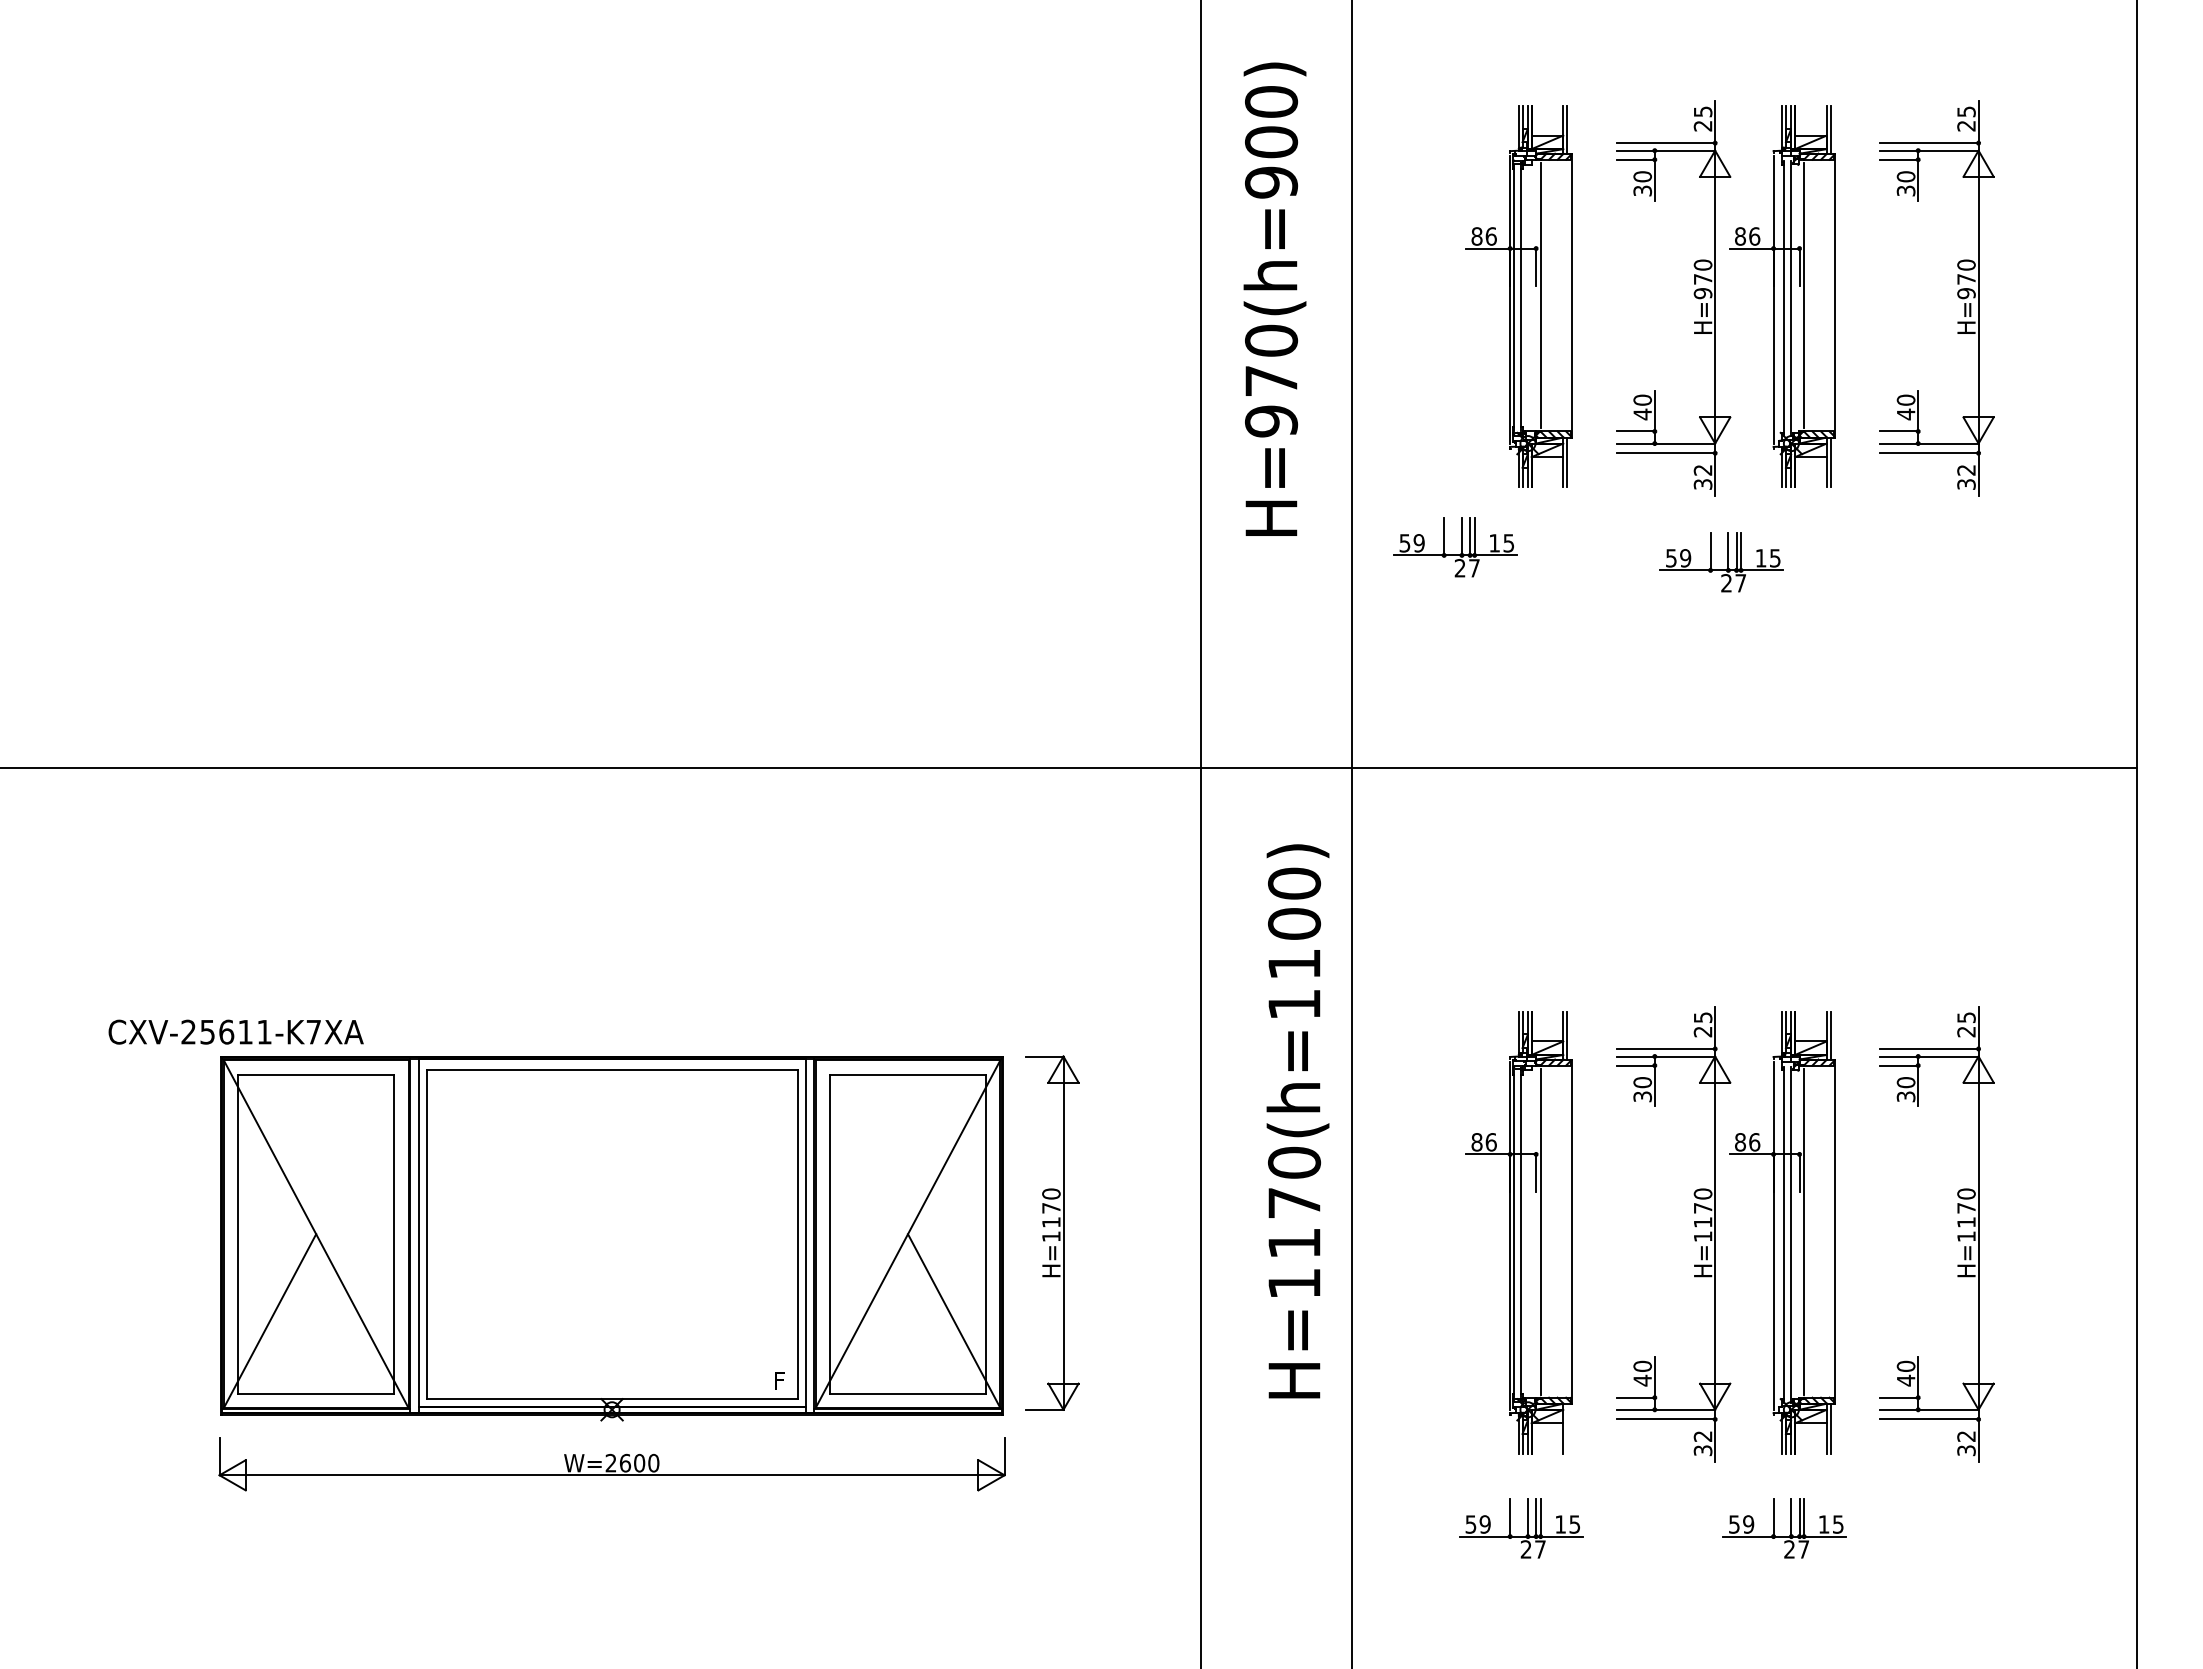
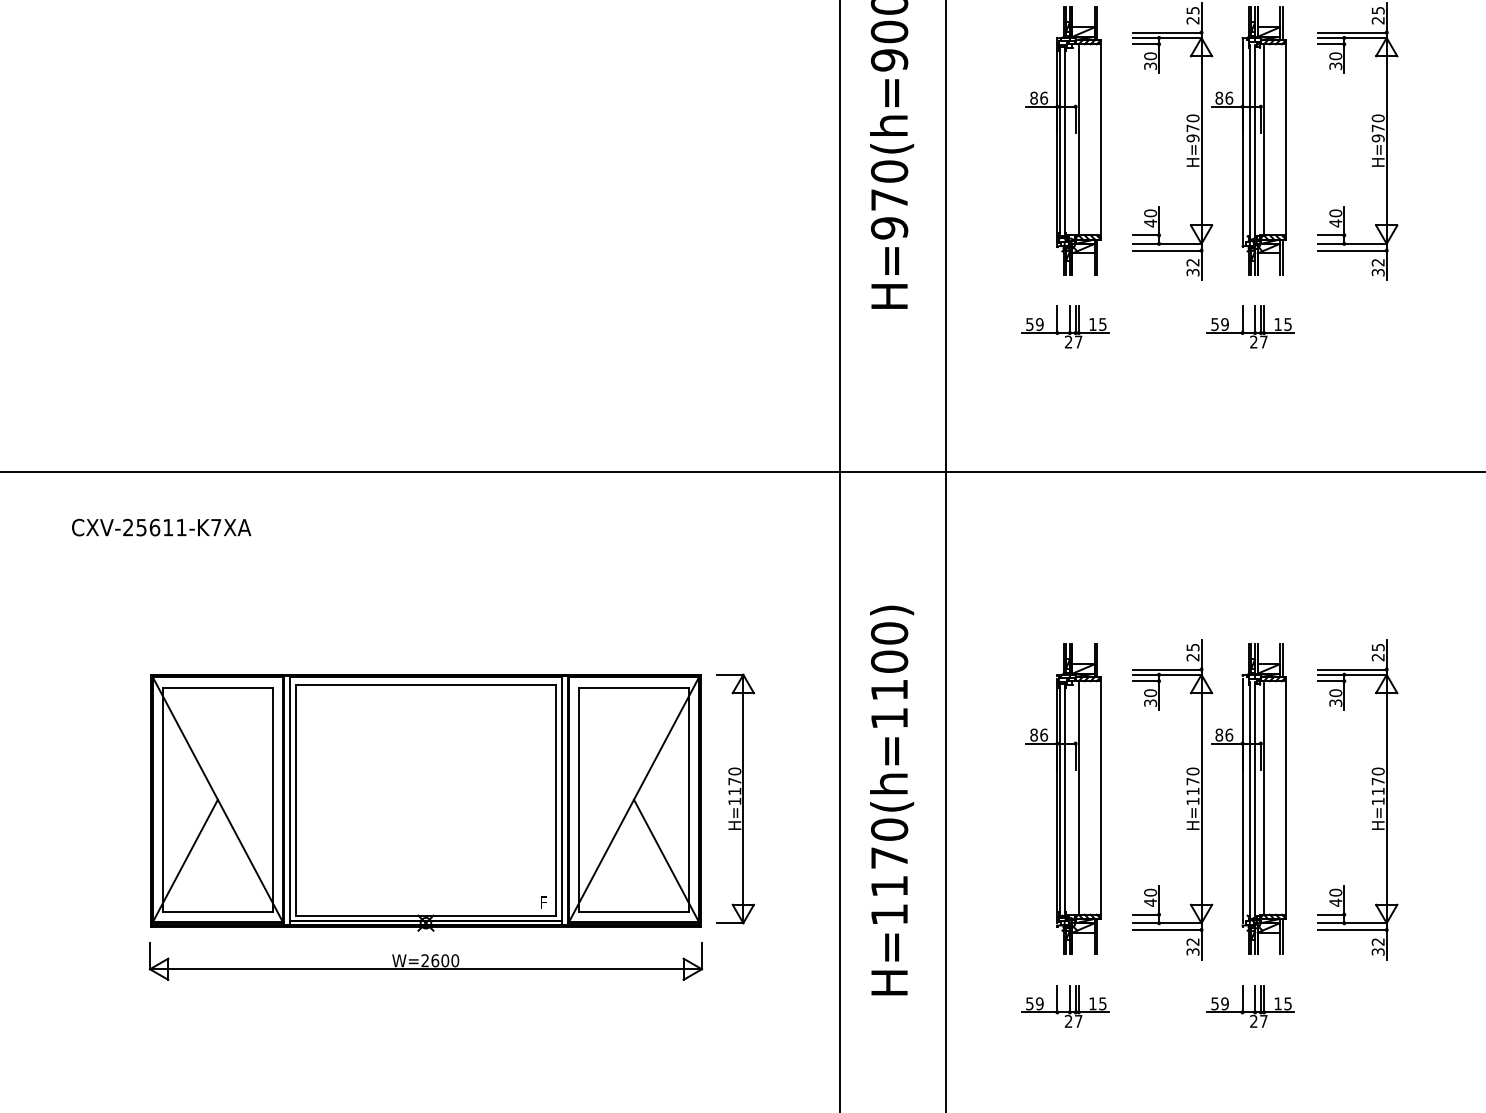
part: (1455, 547) -> (1065, 327), moved
part: (1721, 562) -> (1250, 327), moved
text: (235, 1031) -> (161, 527), moved
text: (1297, 1121) -> (891, 800), moved
line: (1567, 1428) -> (1097, 936), added

